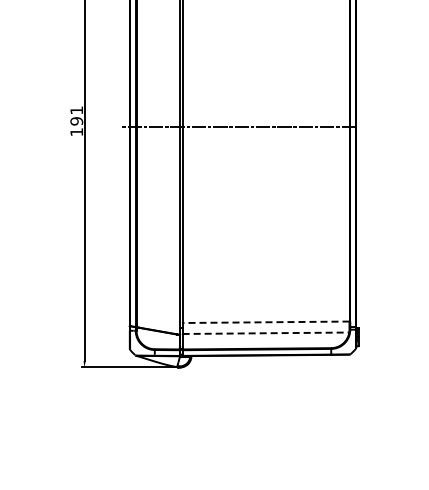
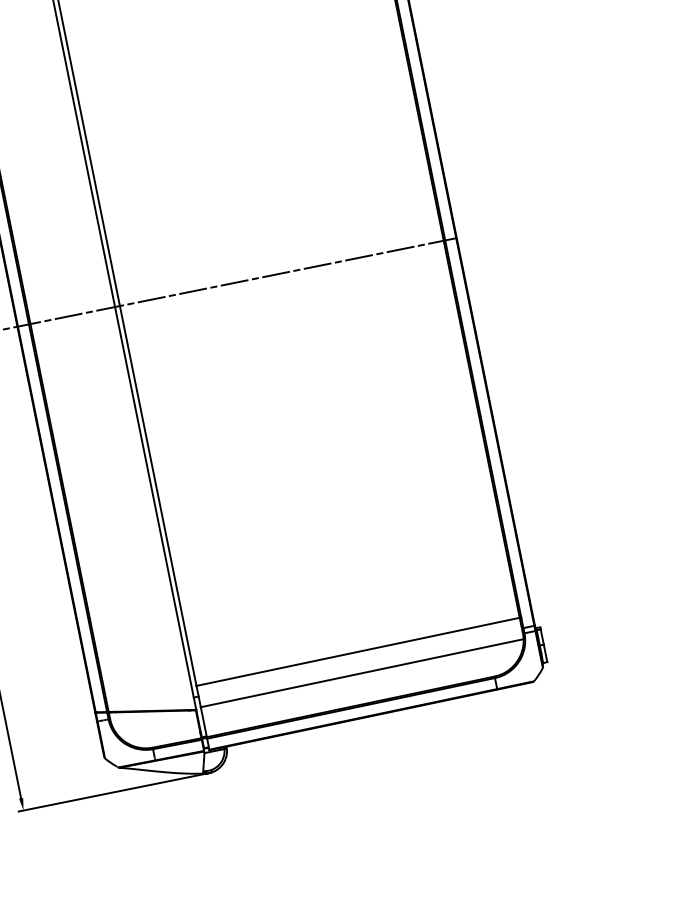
line: (265, 322) -> (357, 652), dashed -> solid
line: (266, 333) -> (363, 673), dashed -> solid

